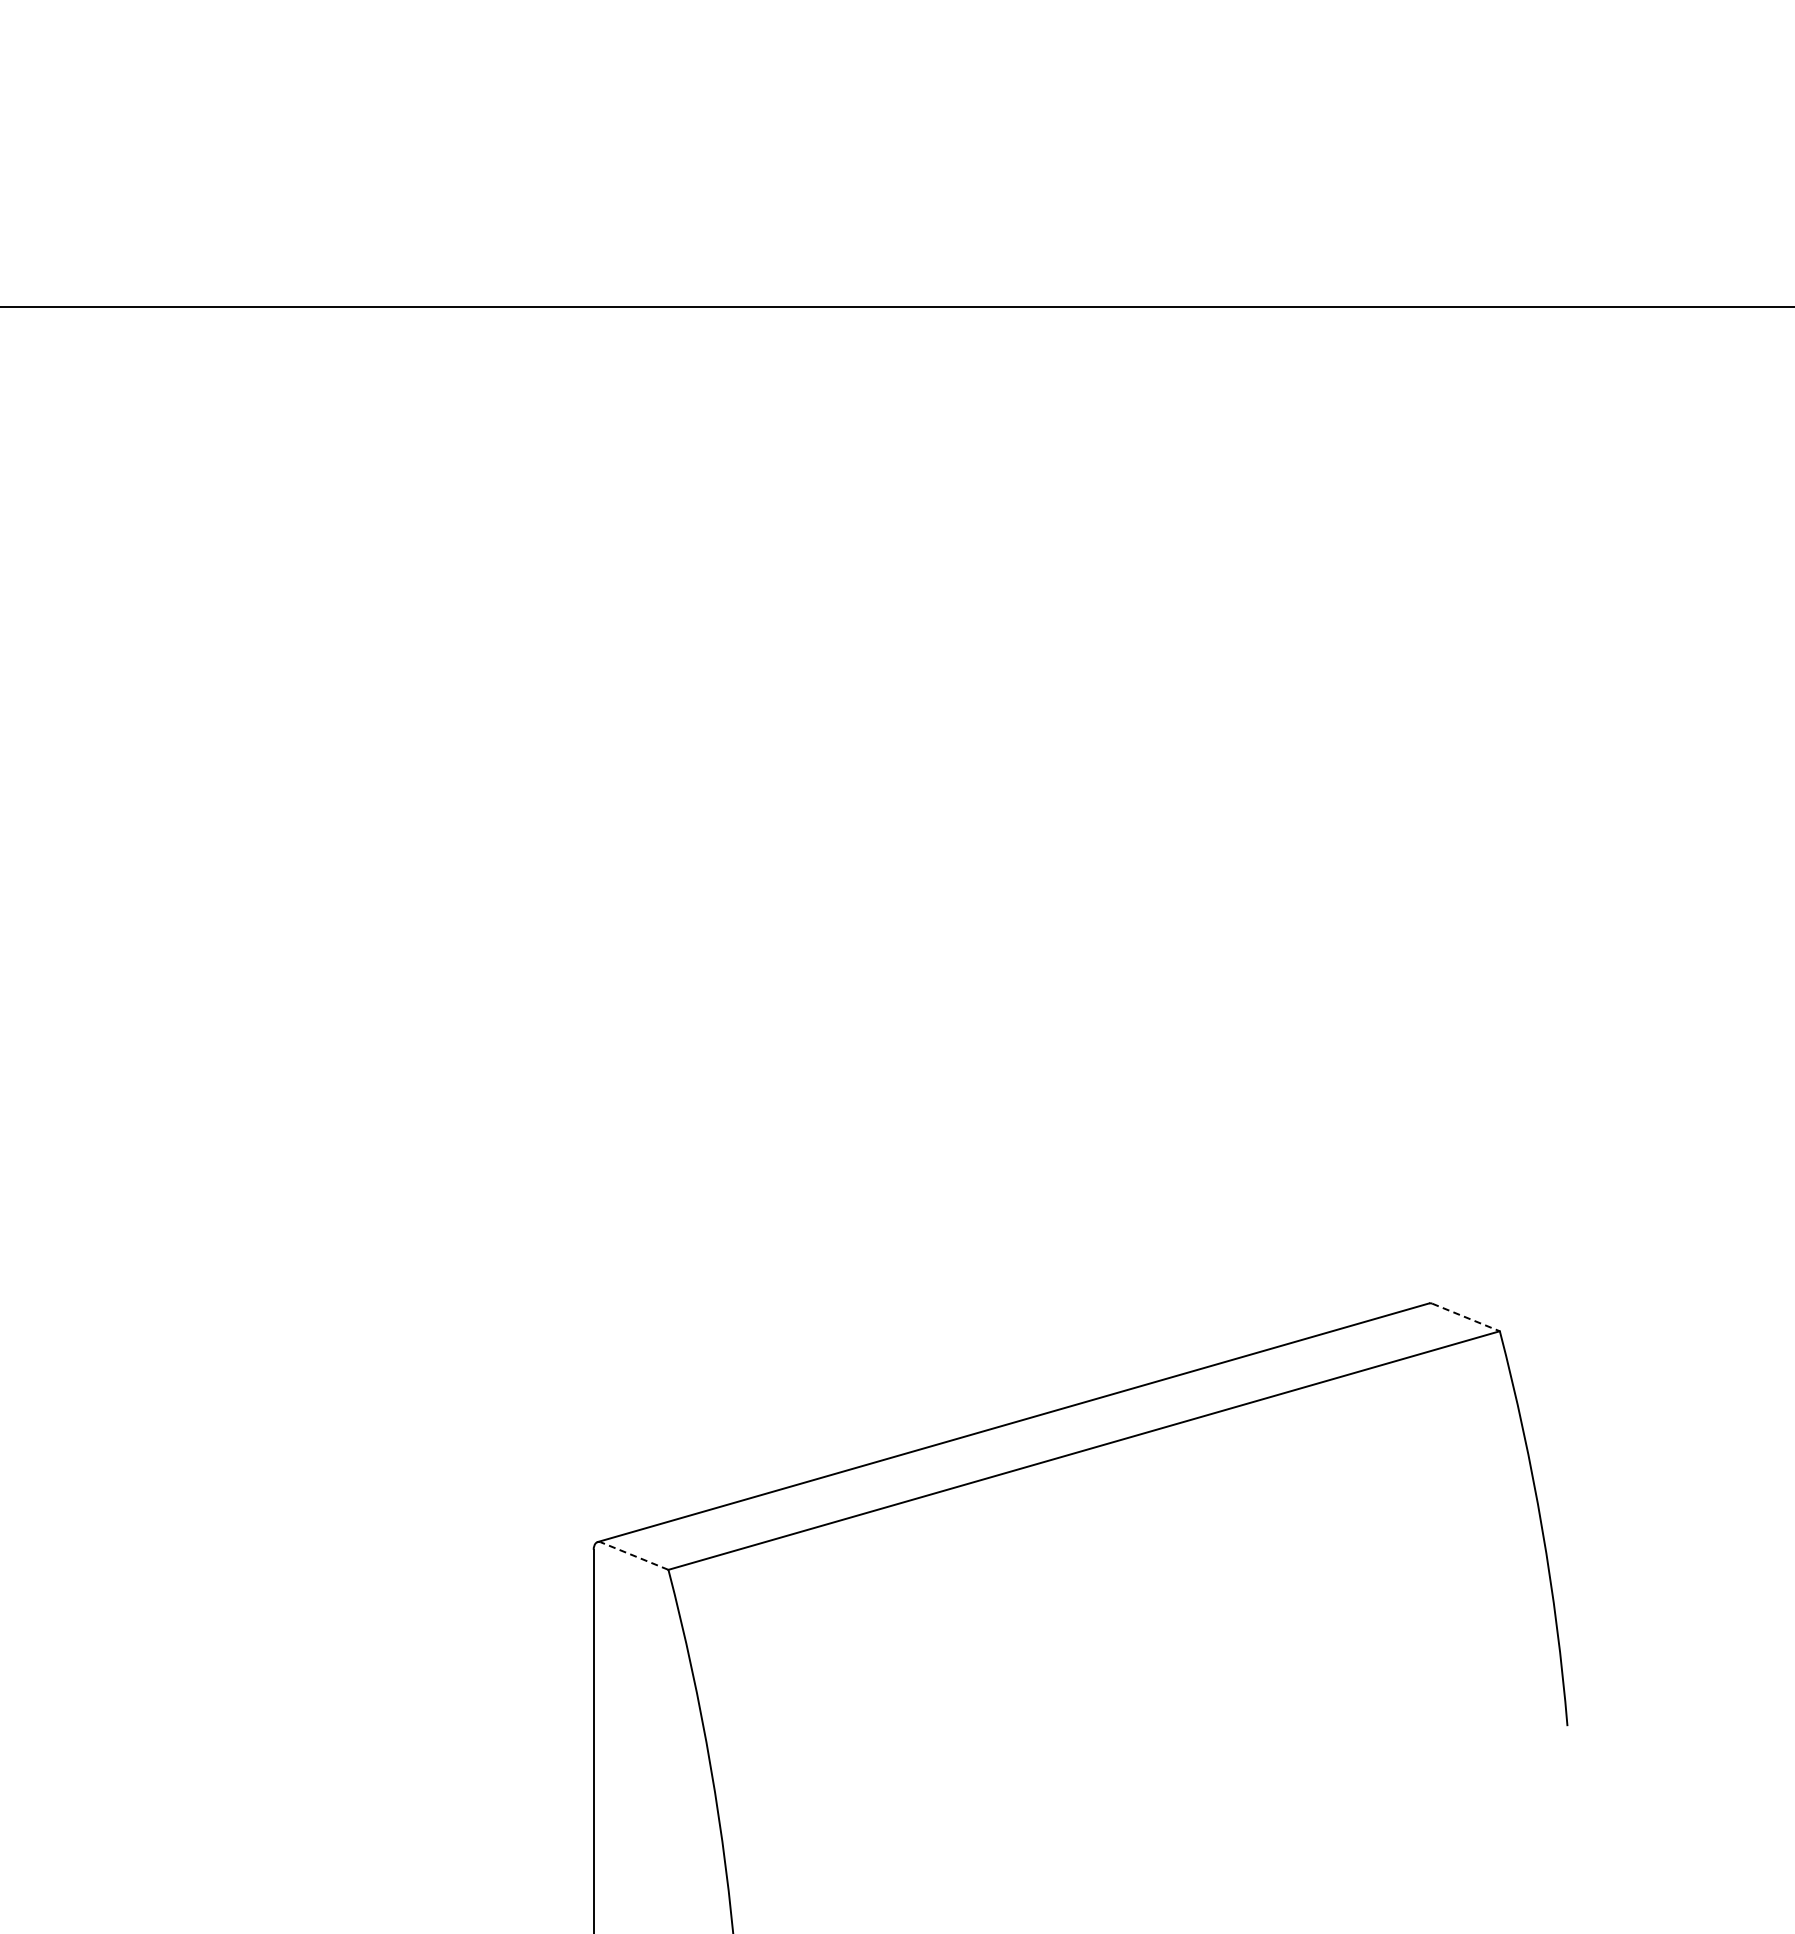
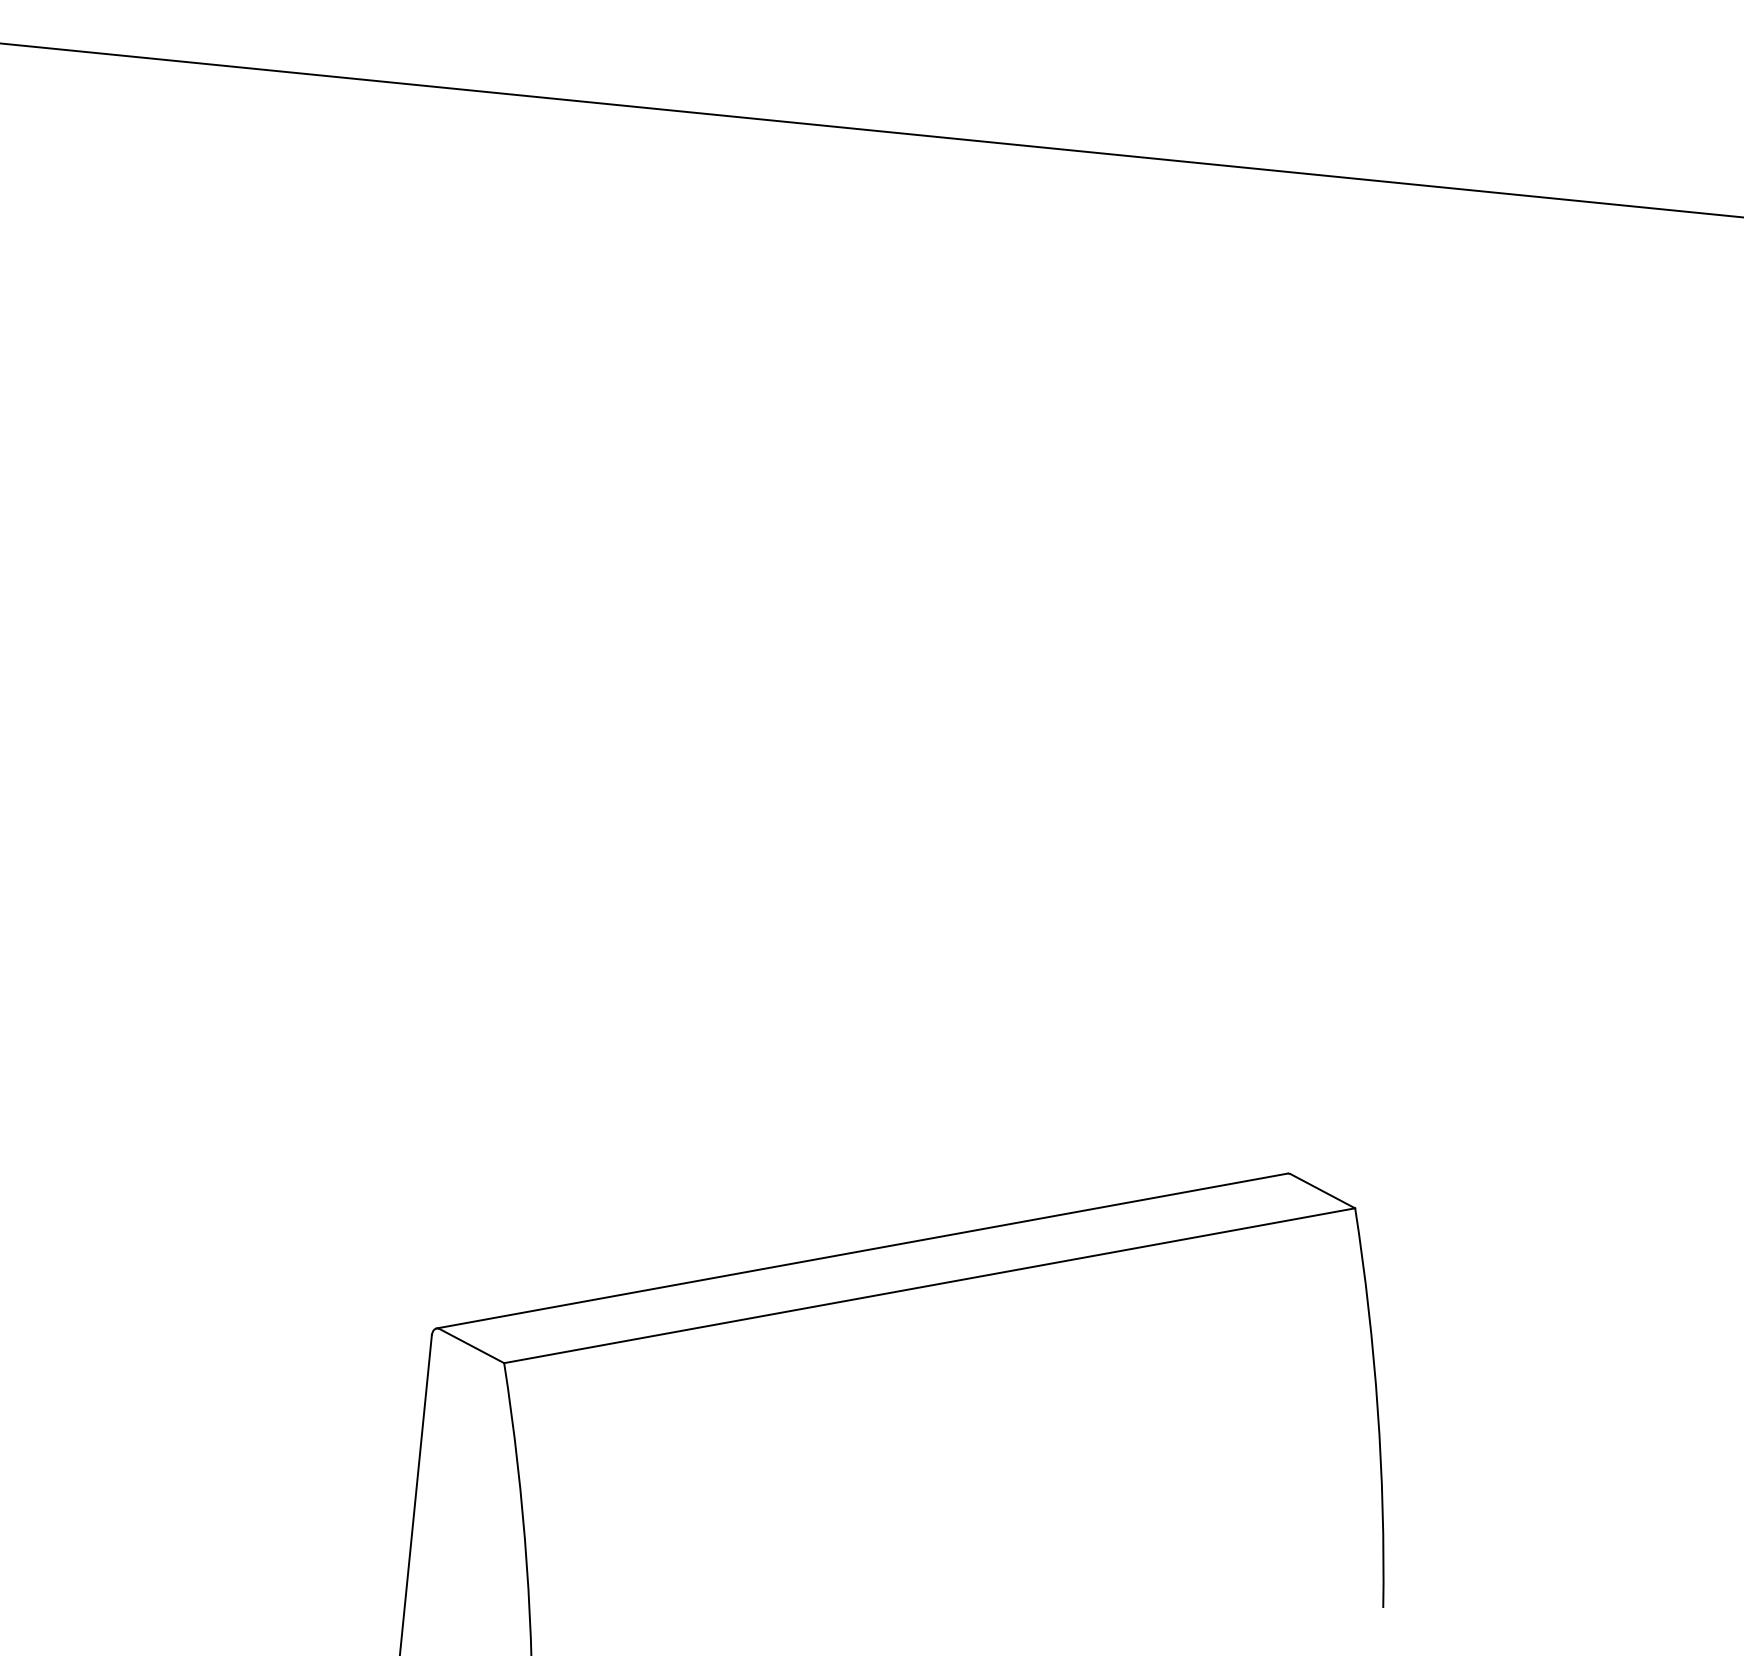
line: (1466, 1317) -> (1323, 1191), dashed -> solid
line: (634, 1556) -> (471, 1346), dashed -> solid

